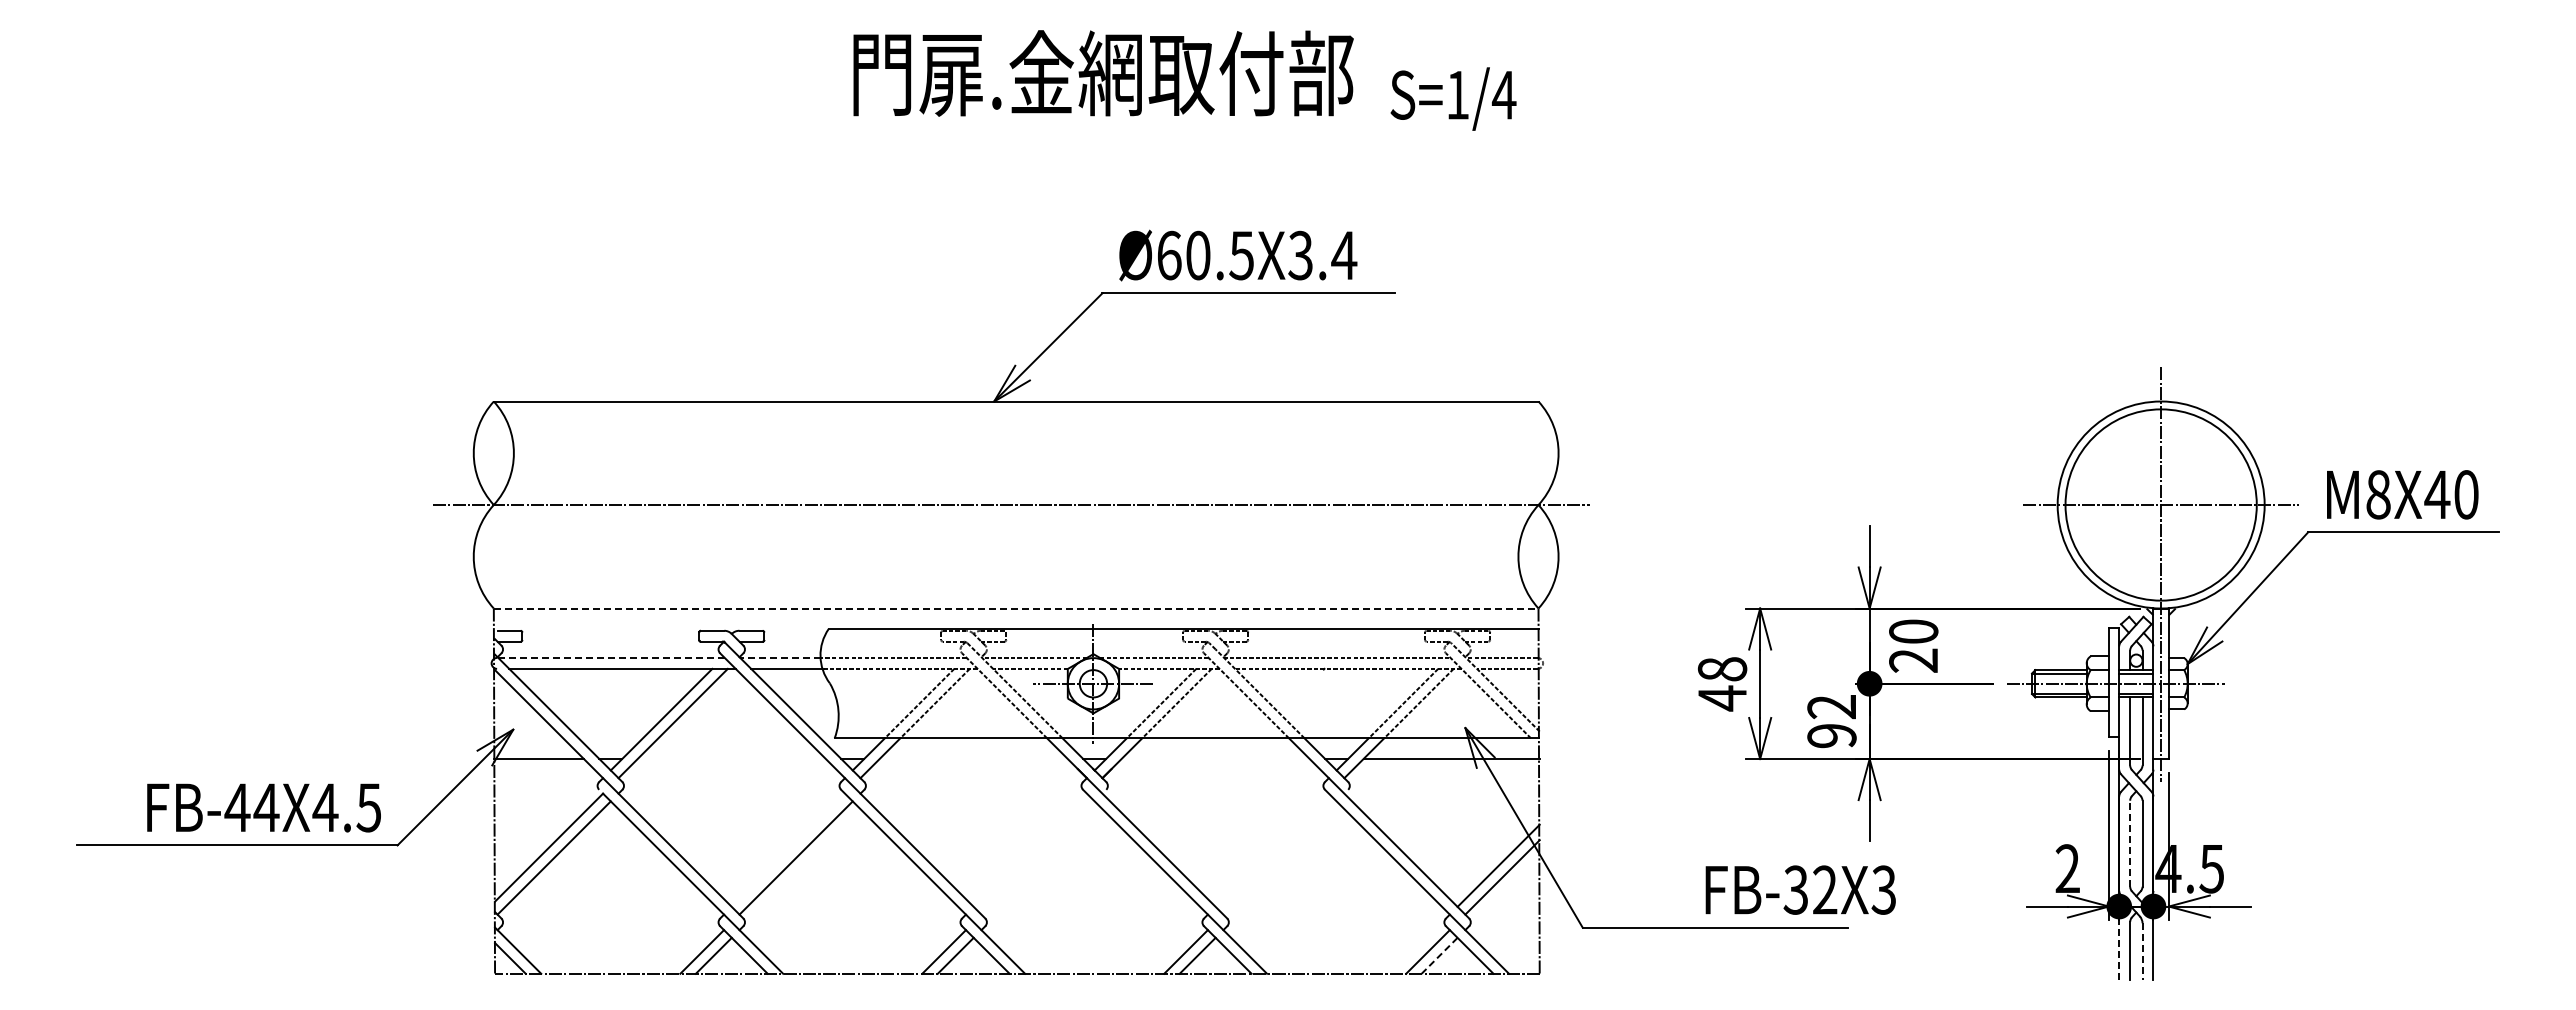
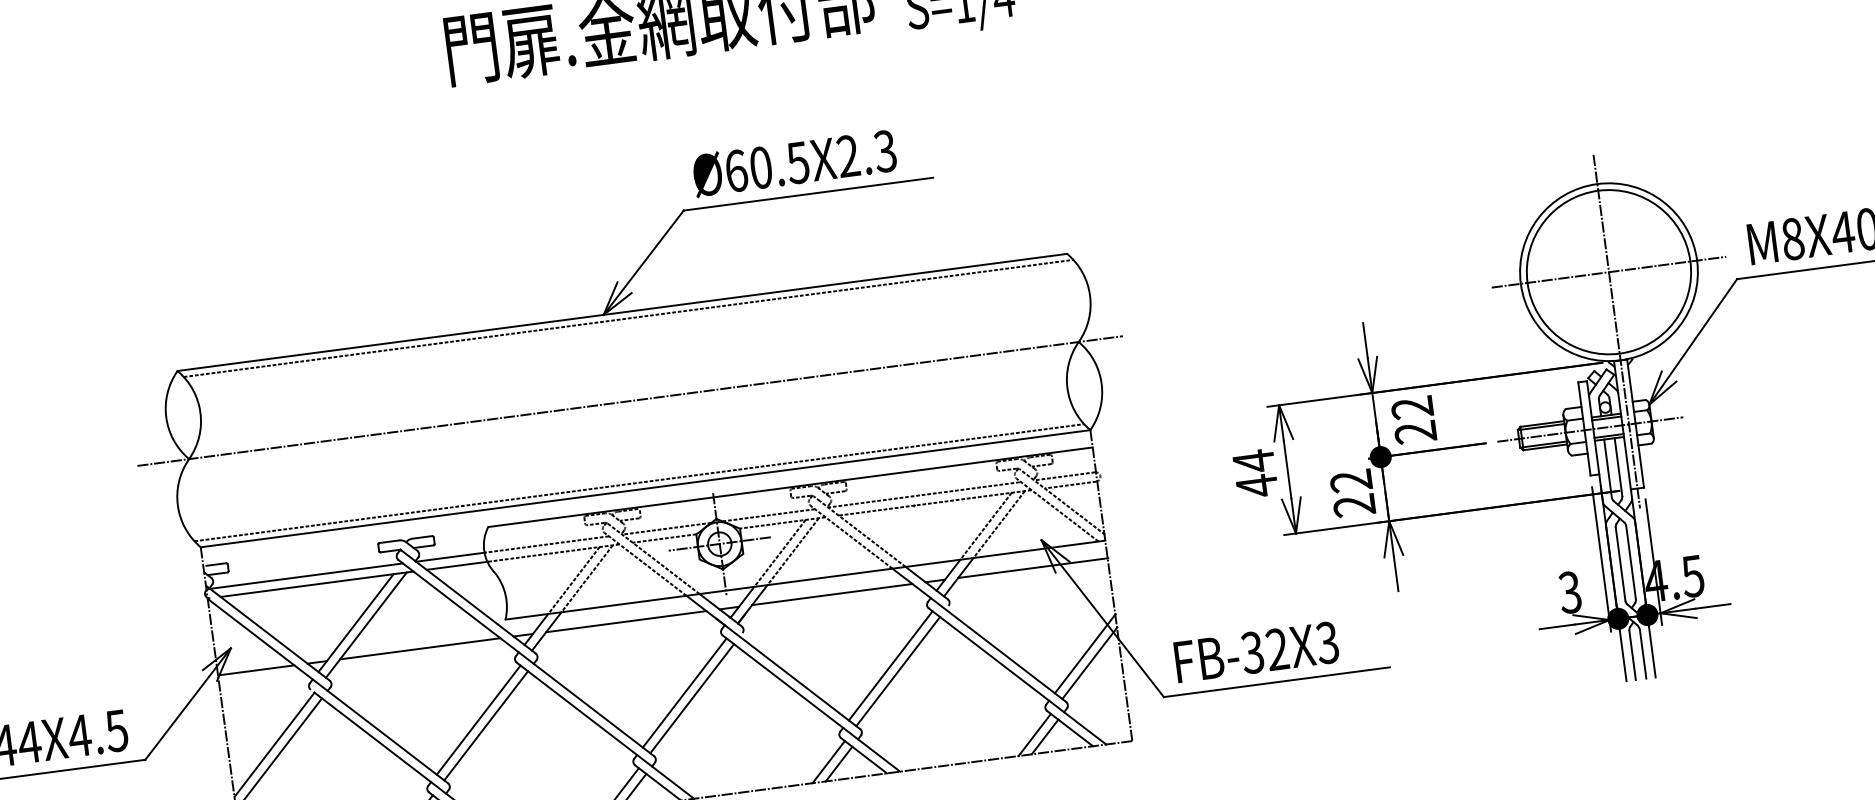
text: (1322, 255) -> (866, 153), Ø60.5X3.4 -> Ø60.5X2.3
line: (1022, 409) -> (628, 318), added
line: (1009, 600) -> (638, 482), added
line: (1016, 608) -> (645, 488), dashed -> solid
text: (1913, 631) -> (1412, 407), 20 -> 22
line: (611, 657) -> (306, 575), dashed -> solid
line: (780, 657) -> (450, 556), dashed -> solid
text: (1722, 669) -> (1253, 461), 48 -> 44
text: (1831, 736) -> (1354, 506), 92 -> 22
line: (731, 759) -> (420, 649), added
line: (973, 759) -> (626, 622), added
line: (1215, 759) -> (832, 594), added
line: (2130, 843) -> (1620, 563), dashed -> solid
line: (788, 849) -> (478, 719), added
line: (1029, 849) -> (683, 692), added
line: (1271, 849) -> (890, 665), added
line: (1037, 857) -> (691, 698), added
line: (1279, 857) -> (897, 671), added
text: (2067, 868) -> (1569, 592), 2 -> 3
text: (1800, 889) -> (1256, 651), moved
line: (2119, 949) -> (1623, 655), dashed -> solid
line: (2142, 952) -> (1643, 655), dashed -> solid
line: (1439, 956) -> (1045, 737), dashed -> solid

